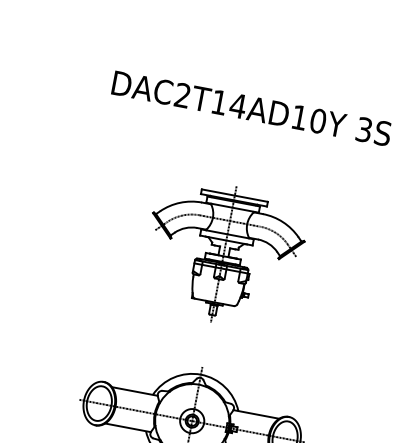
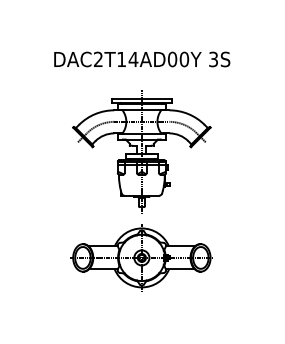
text: (299, 117) -> (172, 59), DAC2T14AD10Y -> DAC2T14AD00Y
part: (223, 253) -> (141, 151), size x1.43

